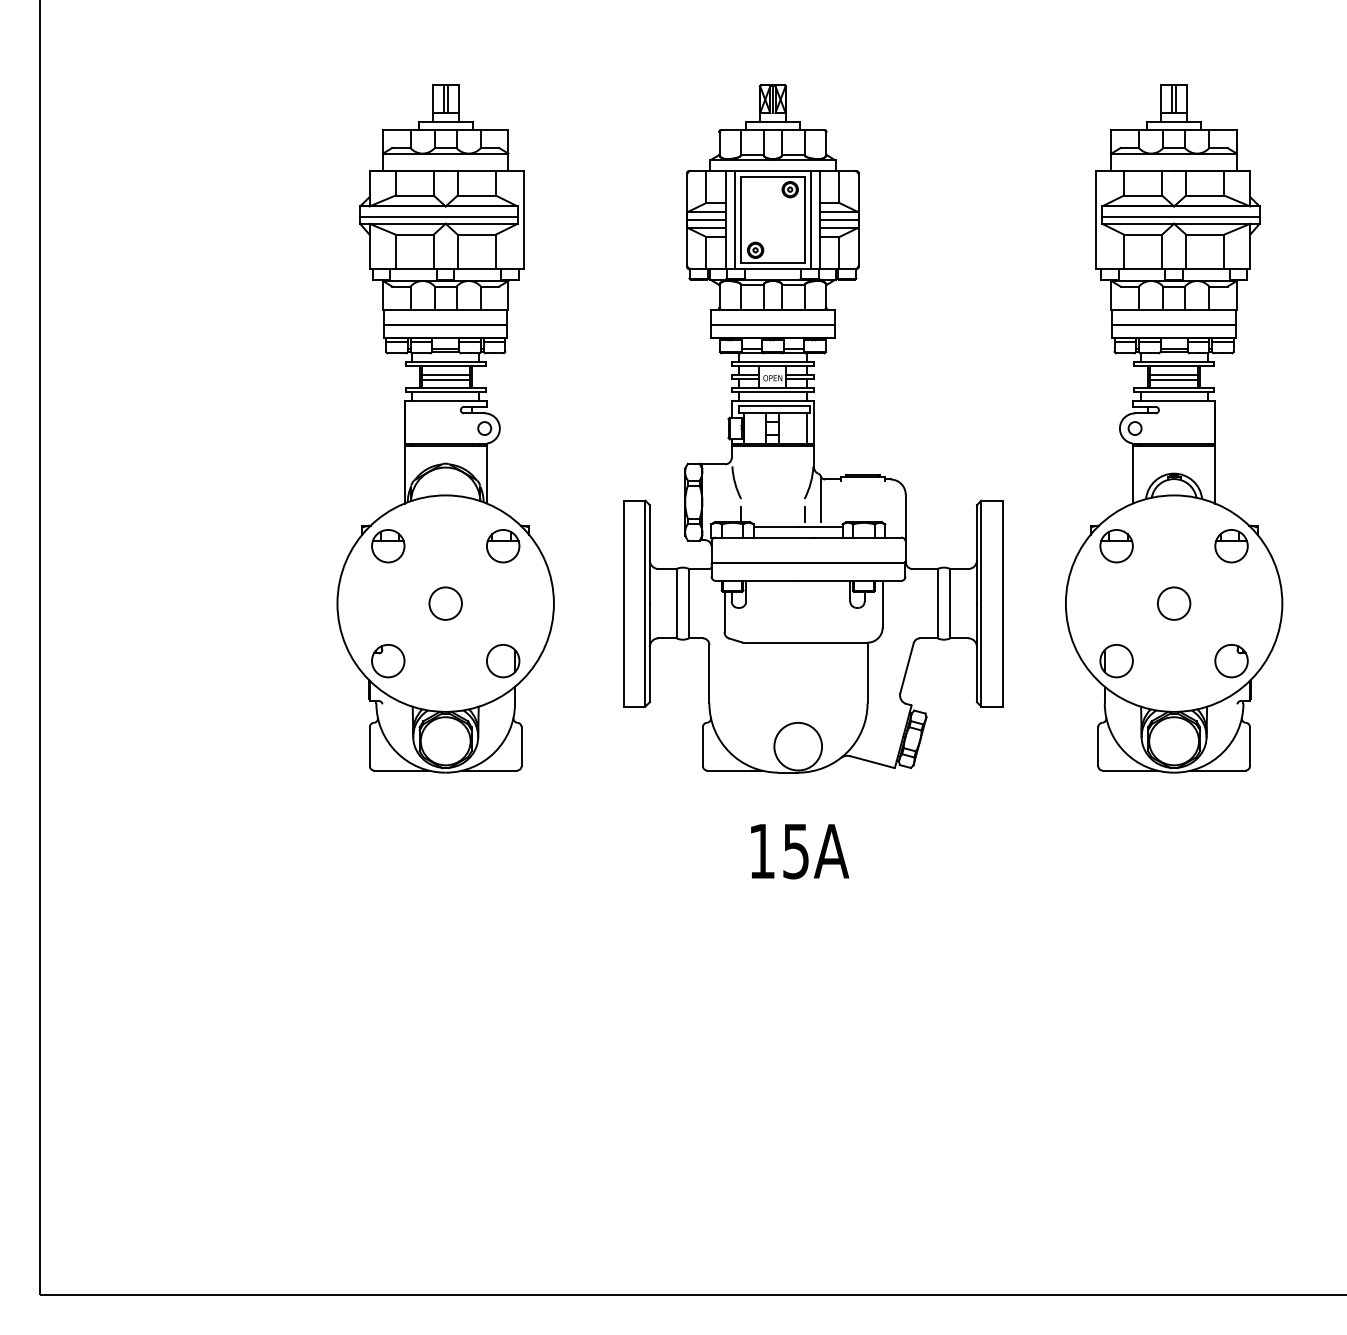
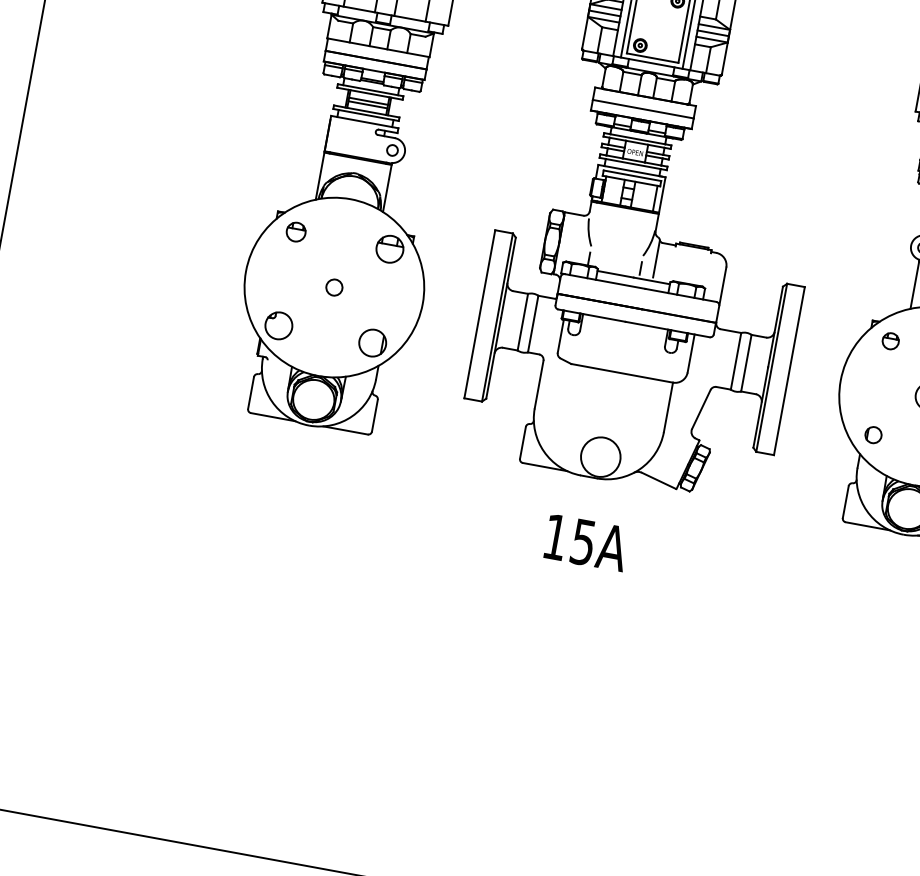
part: (388, 546) -> (296, 232), size x0.7
part: (1116, 546) -> (890, 341), size x0.6
circle: (445, 603) -> (334, 287), size x0.6
part: (1116, 661) -> (873, 435), size x0.6

